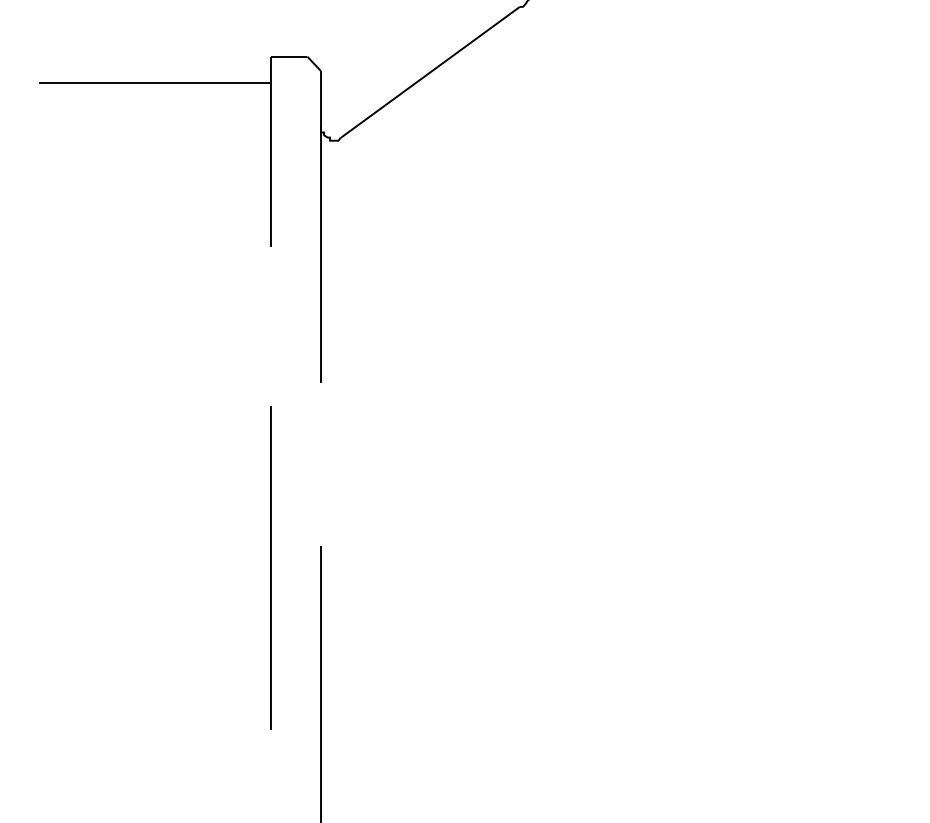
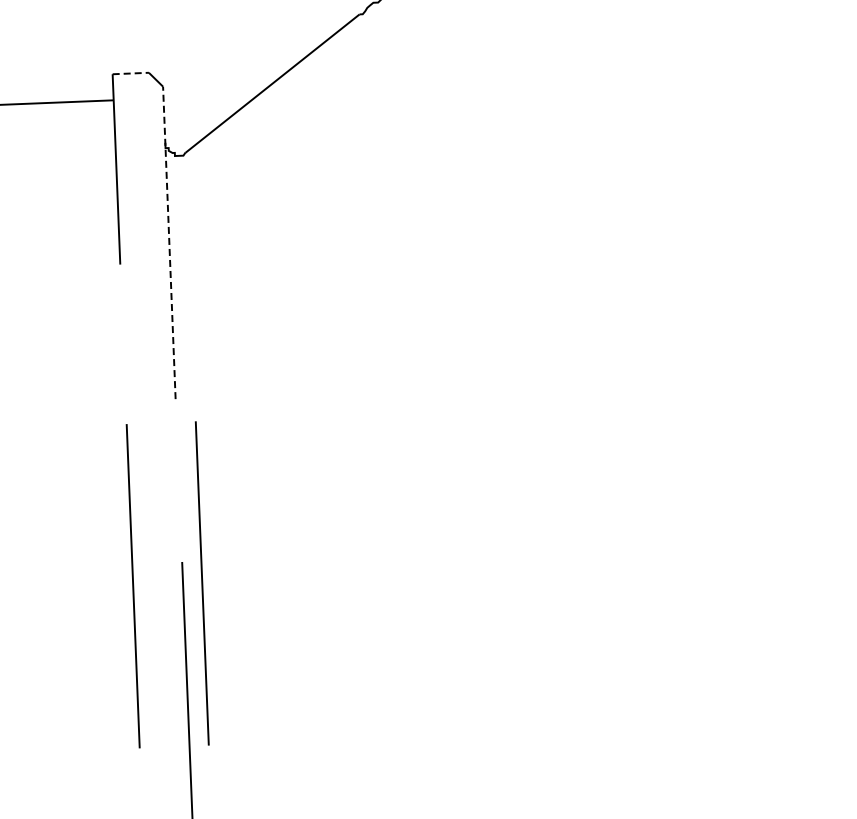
line: (289, 56) -> (130, 73), solid -> dashed
line: (320, 226) -> (168, 242), solid -> dashed
line: (339, 567) -> (201, 582), added

